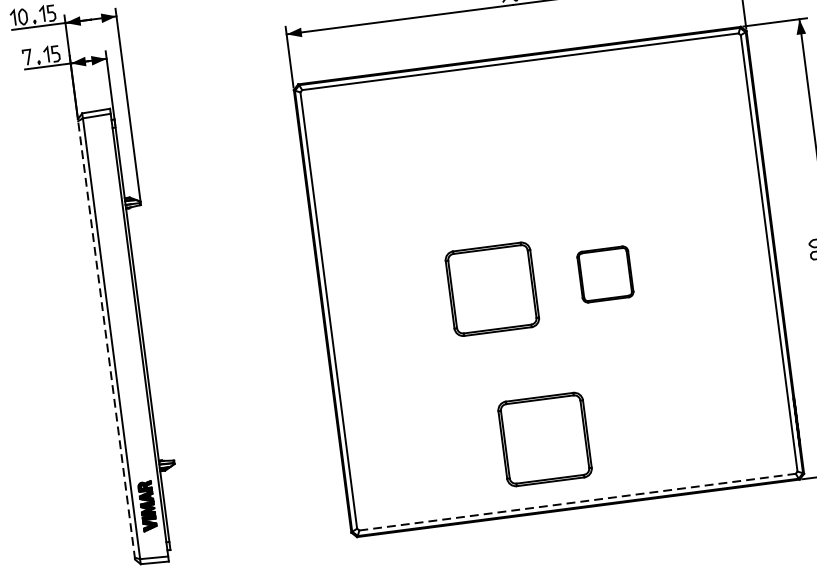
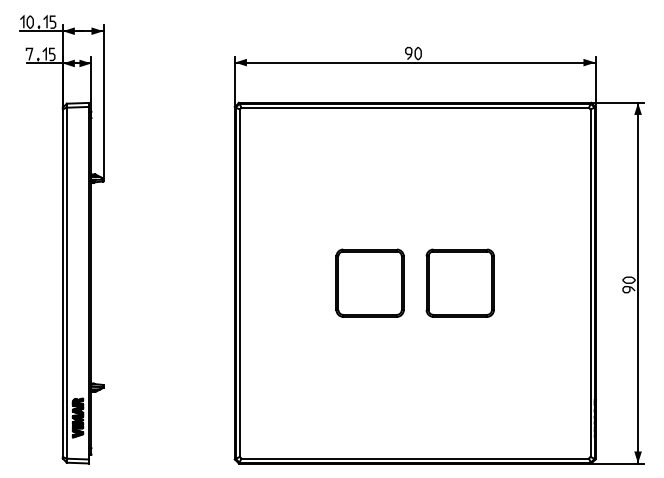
part: (604, 273) -> (459, 282), size x1.67
line: (105, 338) -> (62, 282), dashed -> solid
part: (544, 438) -> (395, 405), removed
line: (577, 502) -> (415, 458), dashed -> solid

